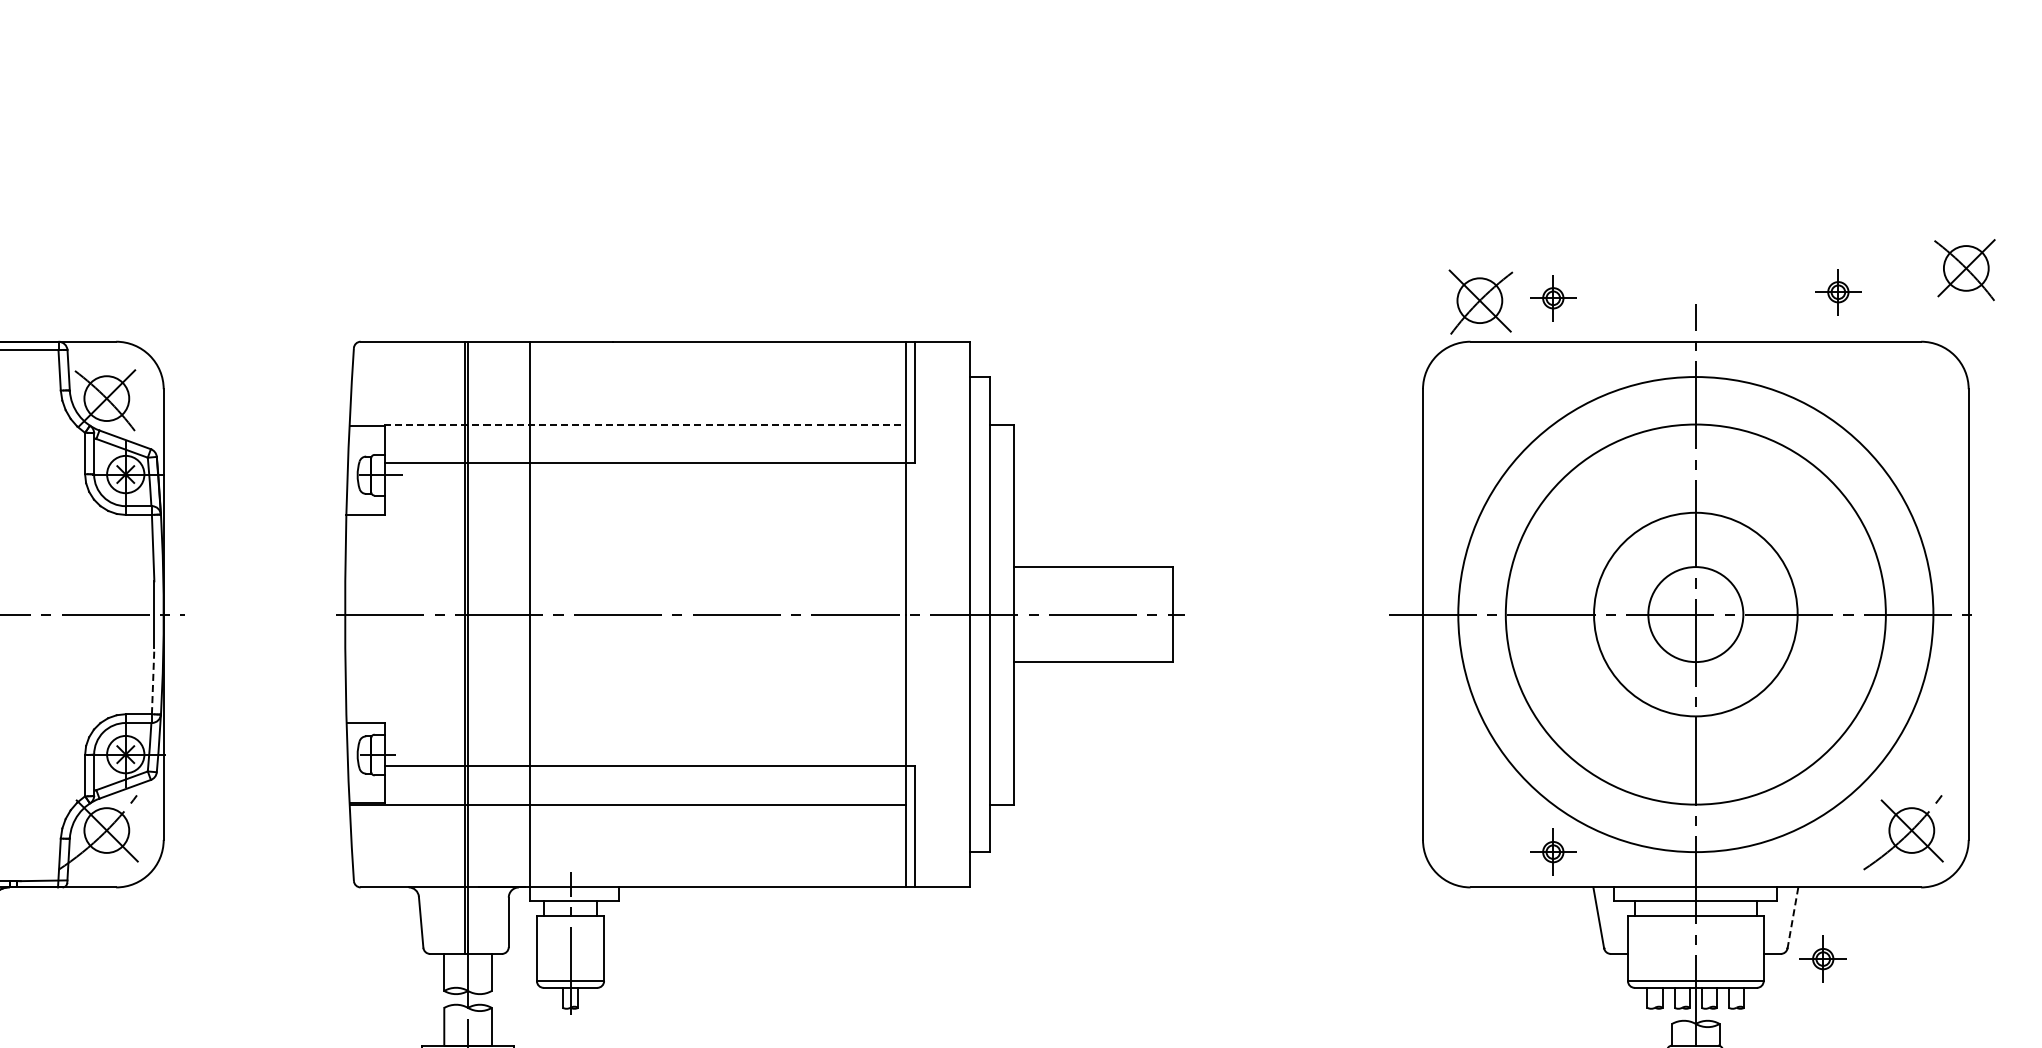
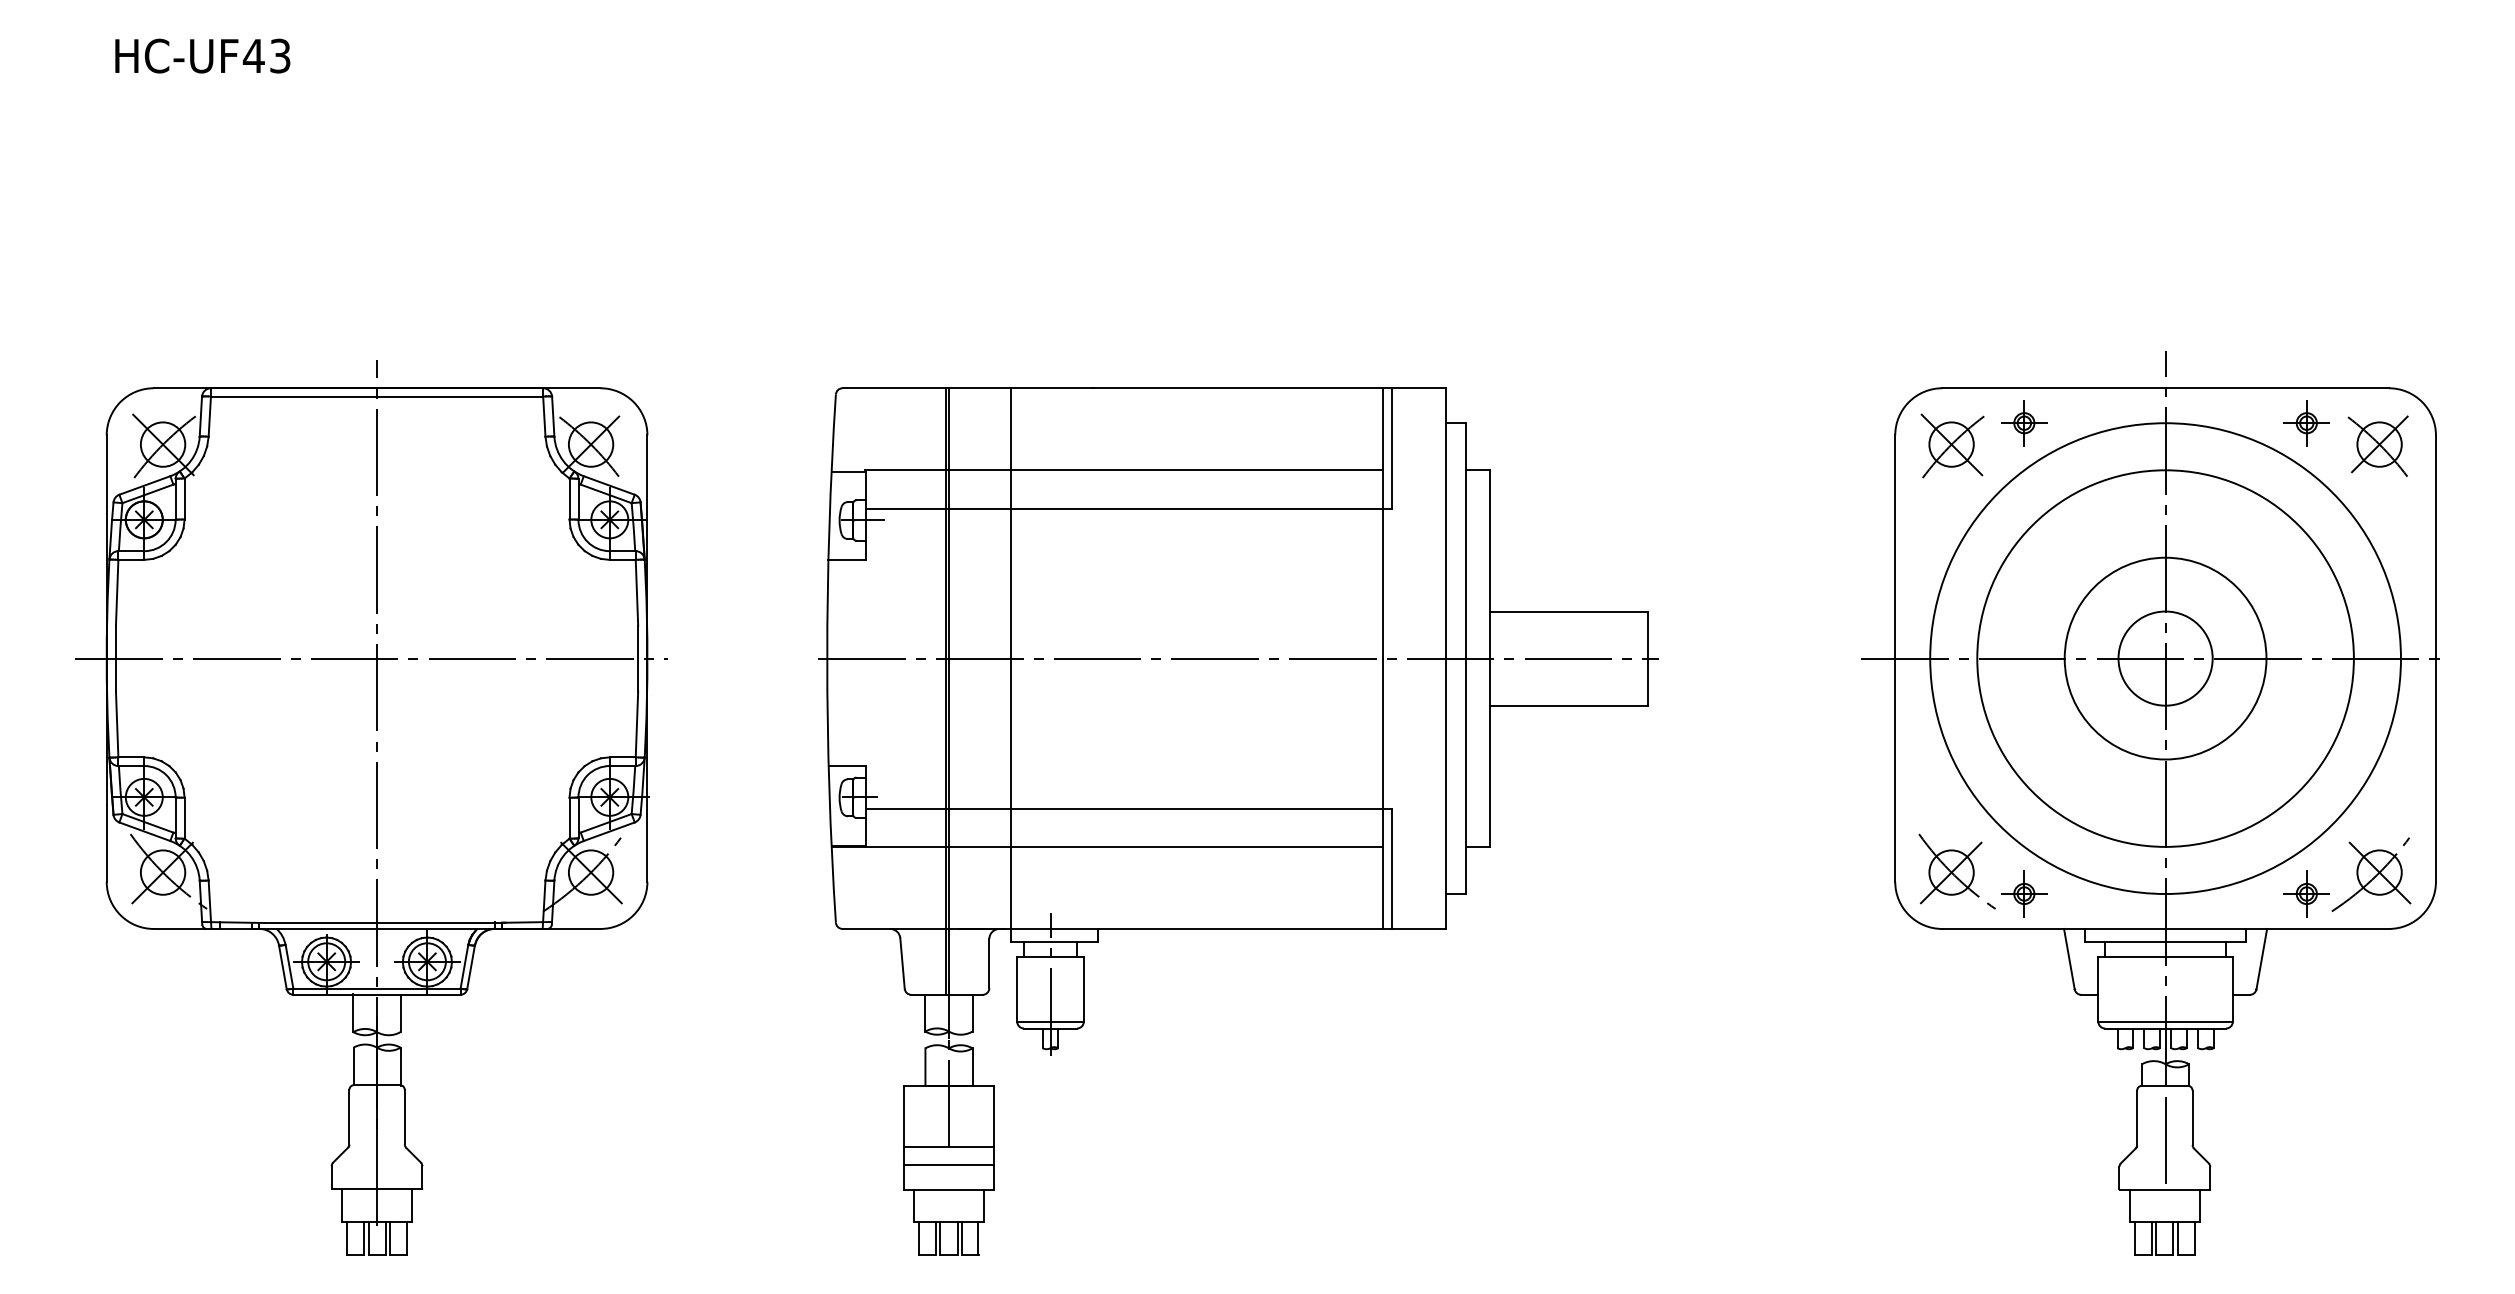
part: (1964, 269) -> (2377, 445), moved
part: (1838, 292) -> (2306, 423), moved
part: (1553, 298) -> (2024, 423), moved
part: (1480, 301) -> (1952, 445), moved
line: (645, 424) -> (1124, 470), dashed -> solid
line: (152, 681) -> (636, 724), dashed -> solid
part: (1484, 829) -> (1956, 871), added
line: (1792, 918) -> (2261, 959), dashed -> solid
part: (1822, 958) -> (2306, 893), moved

